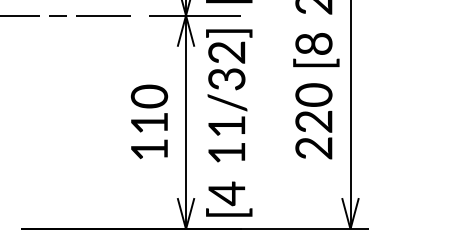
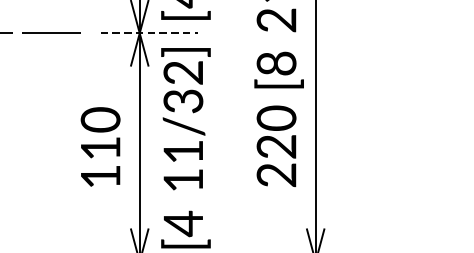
line: (195, 15) -> (149, 33), solid -> dashed

